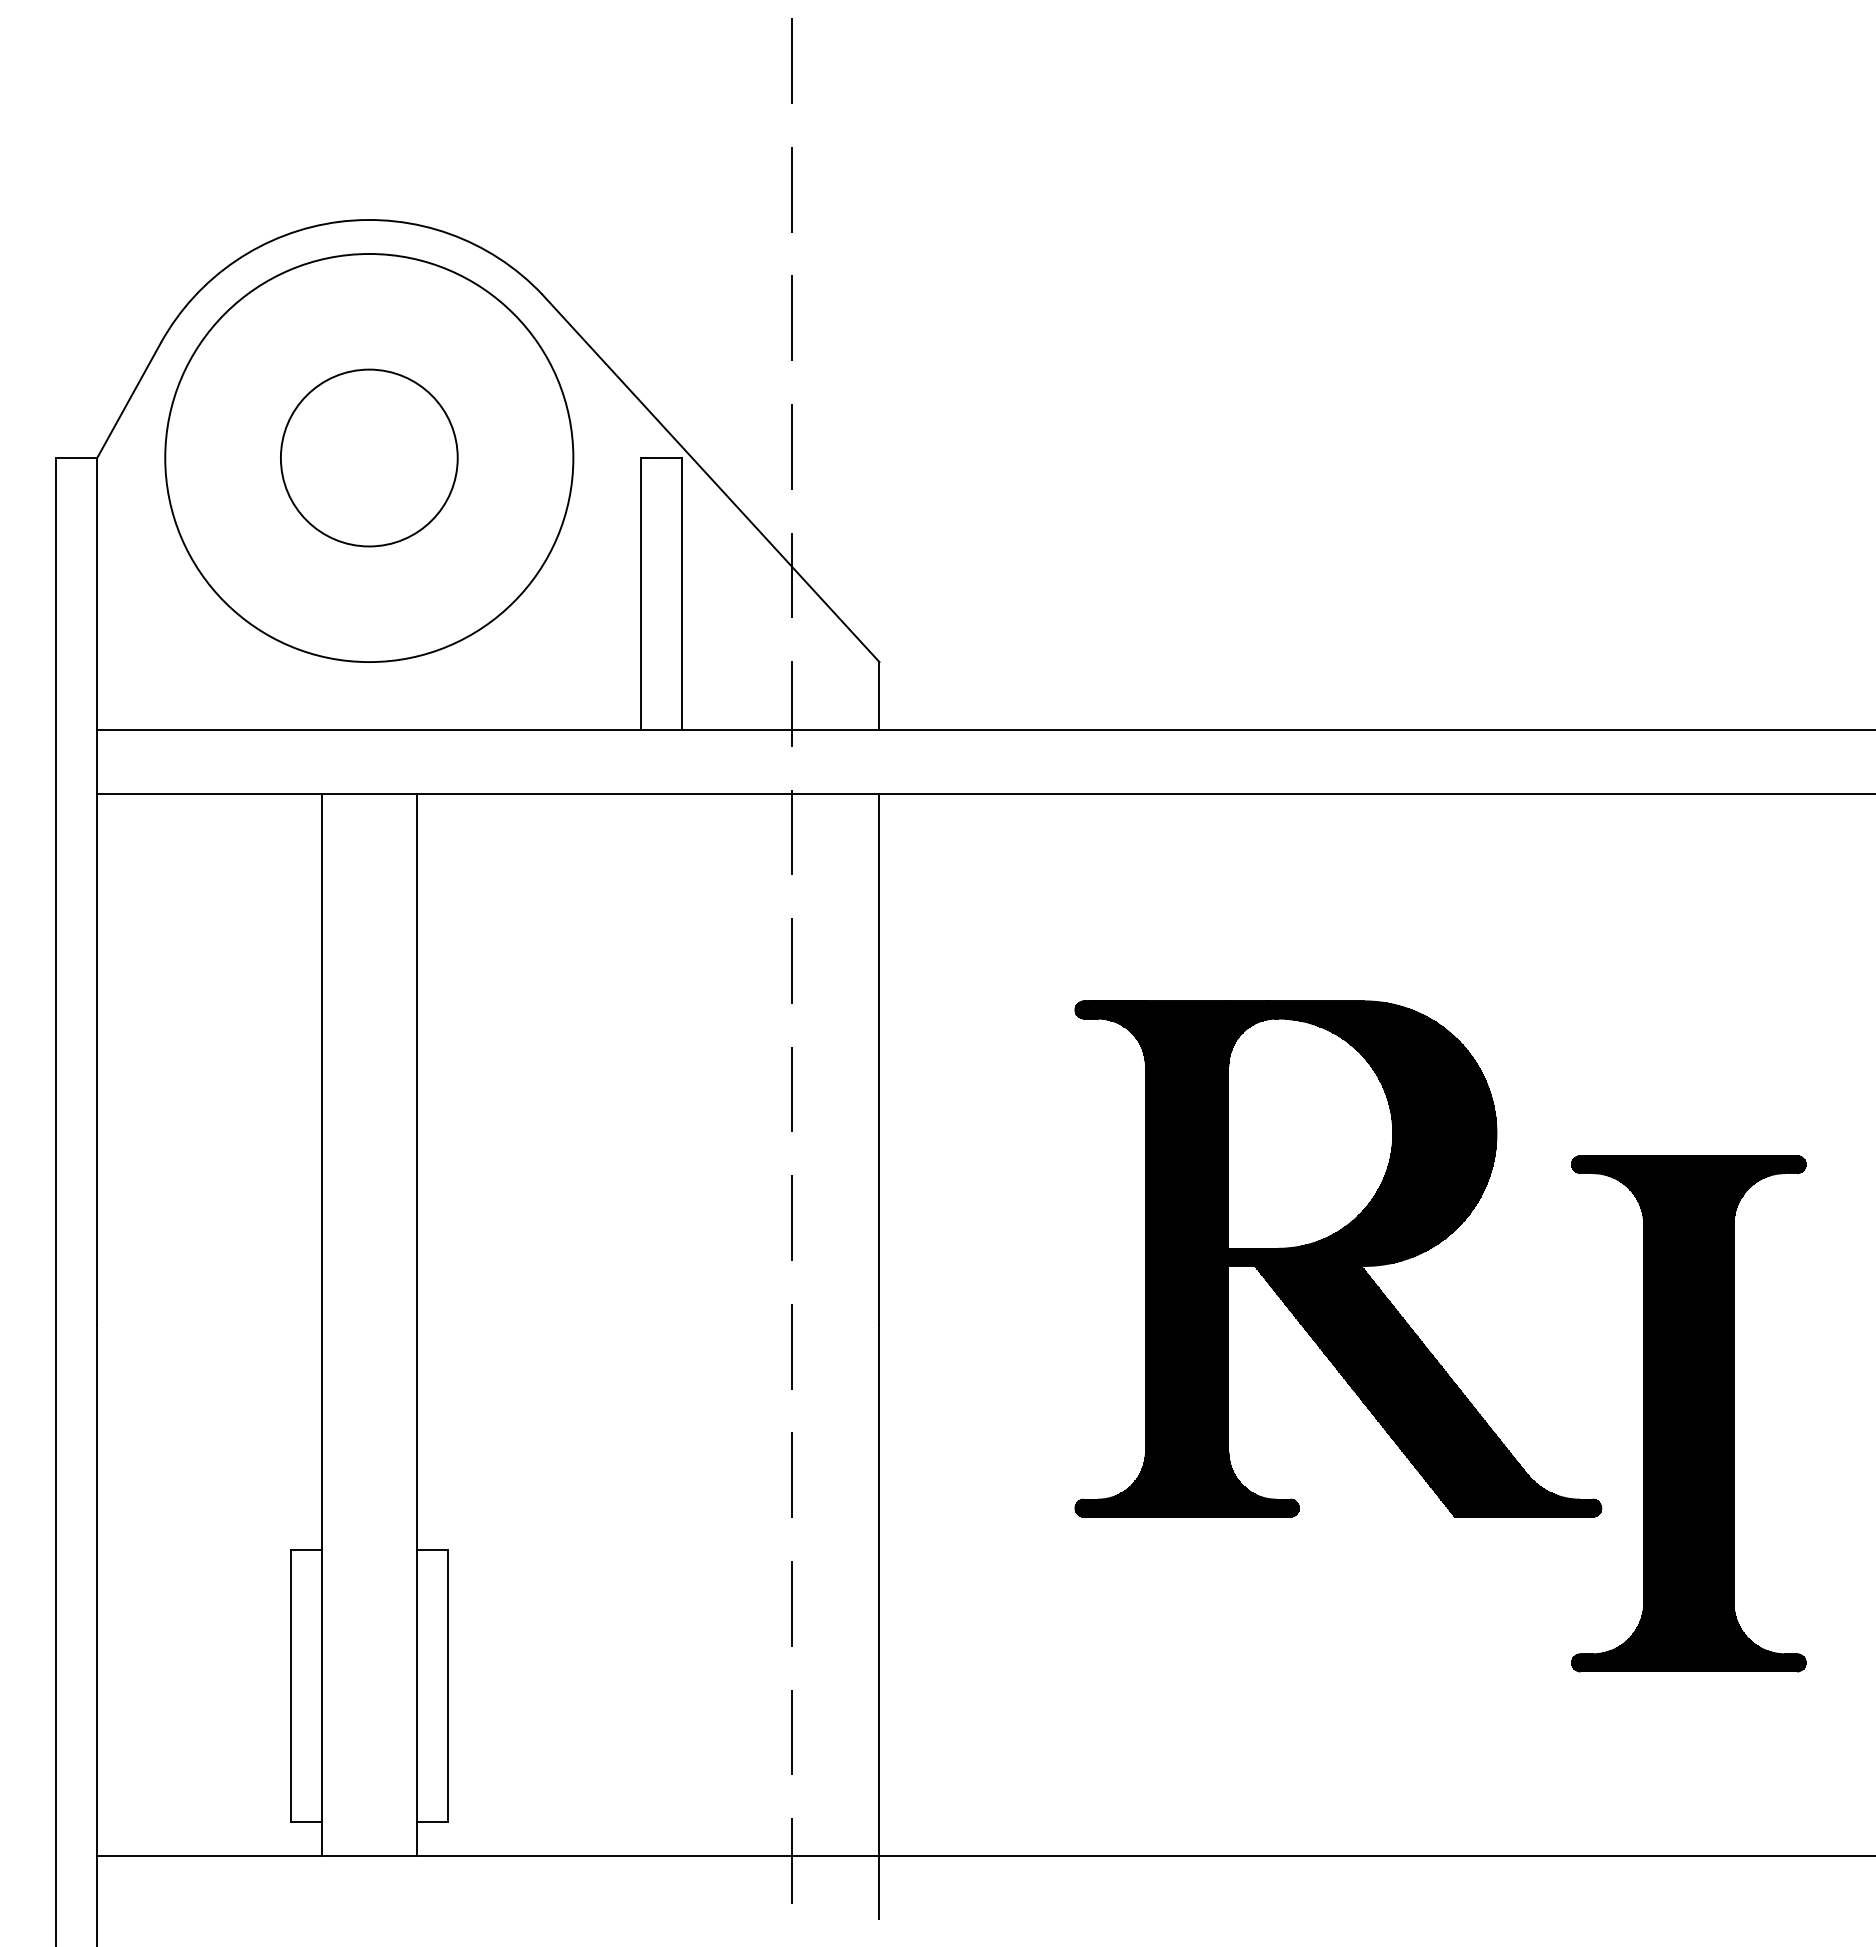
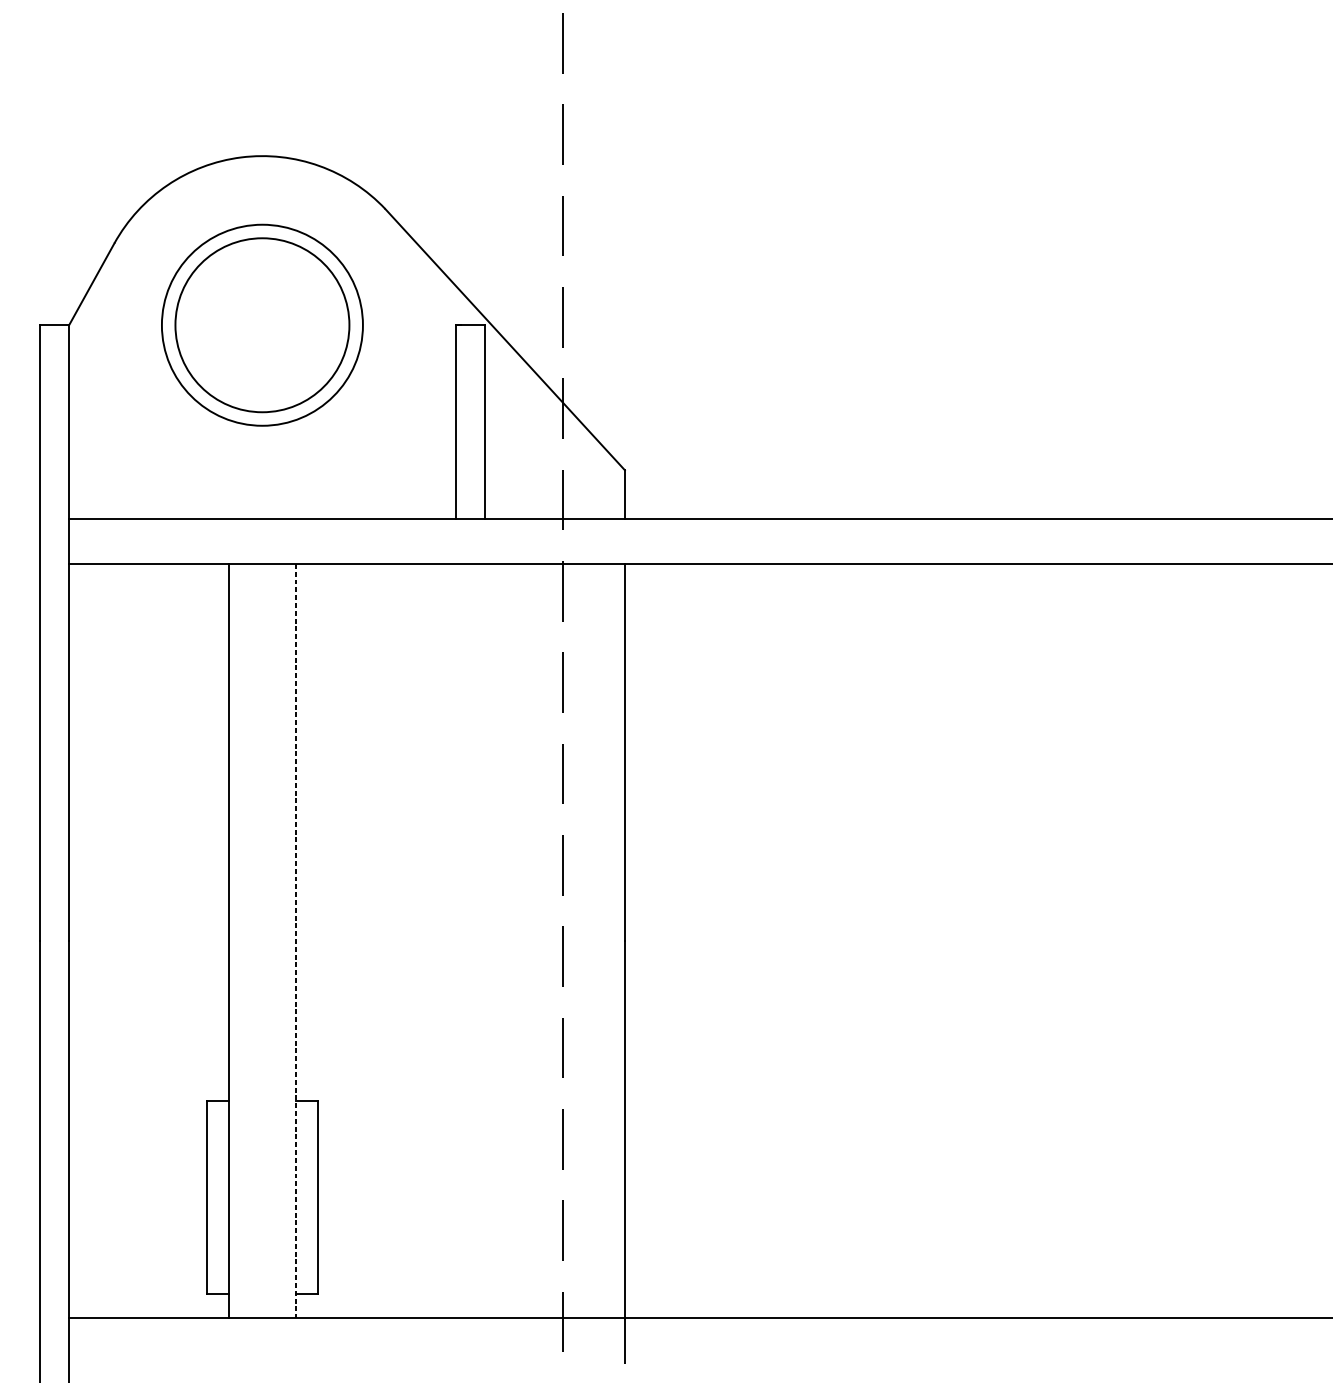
circle: (368, 457) -> (261, 324), size x1.6
circle: (369, 457) -> (262, 324), size x0.6
line: (416, 1324) -> (295, 940), solid -> dashed
part: (1426, 1346) -> (1013, 956), removed

